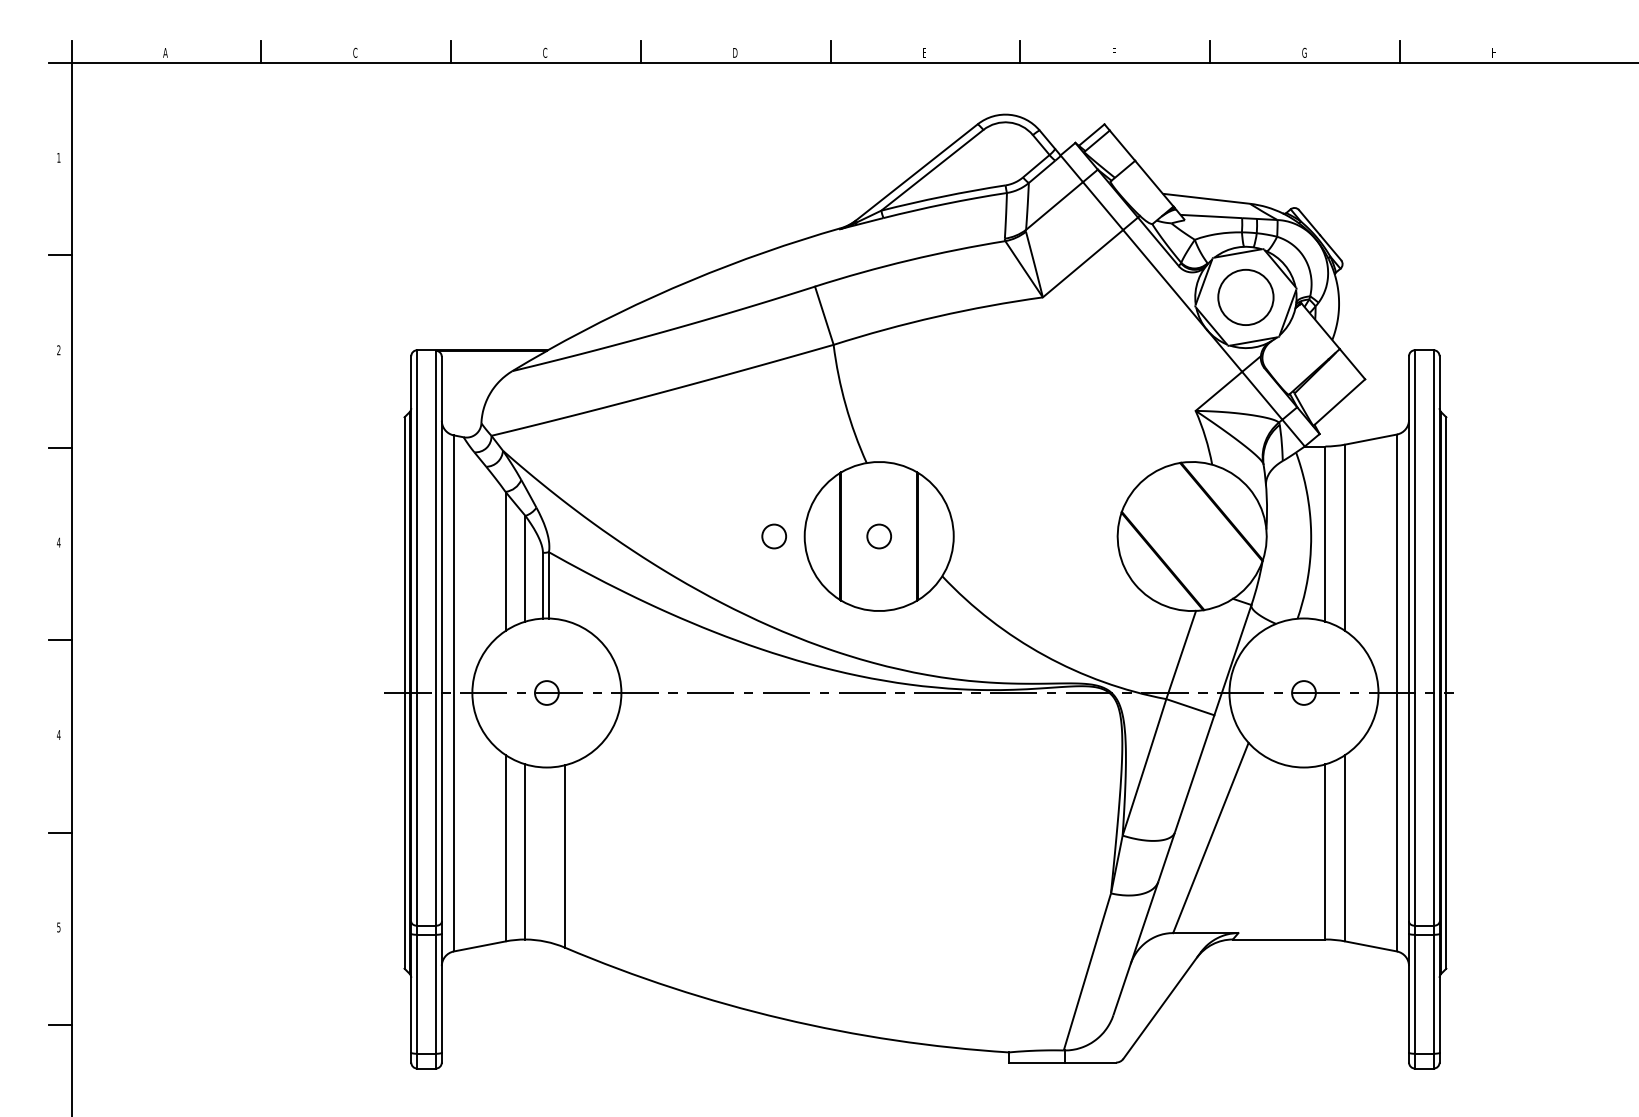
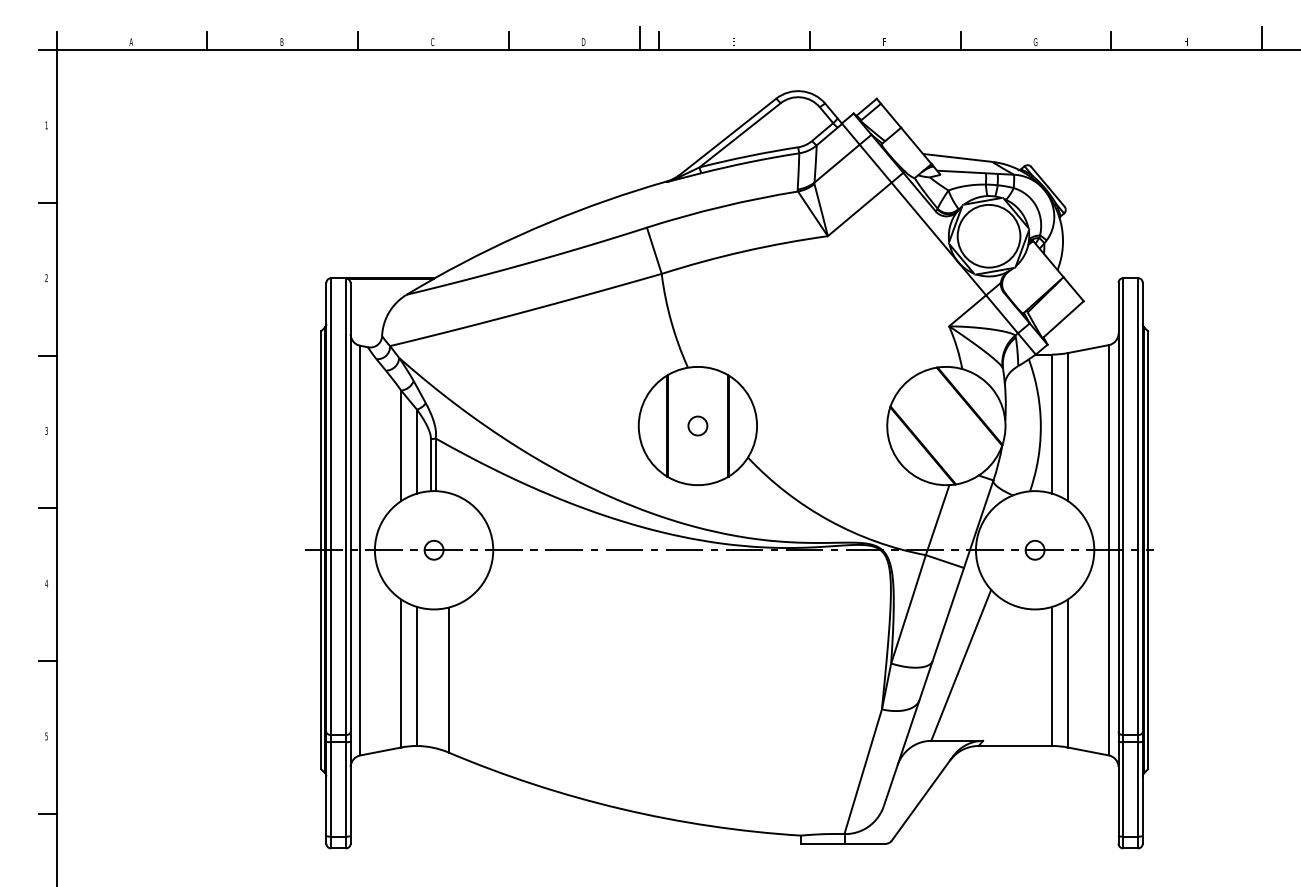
line: (806, 48) -> (640, 38), added
line: (1589, 48) -> (1261, 38), added
text: (355, 52) -> (282, 41), C -> B
circle: (1245, 296) -> (988, 235), size x1.43
circle: (773, 536) -> (613, 426), removed
text: (58, 542) -> (46, 430), 4 -> 3

